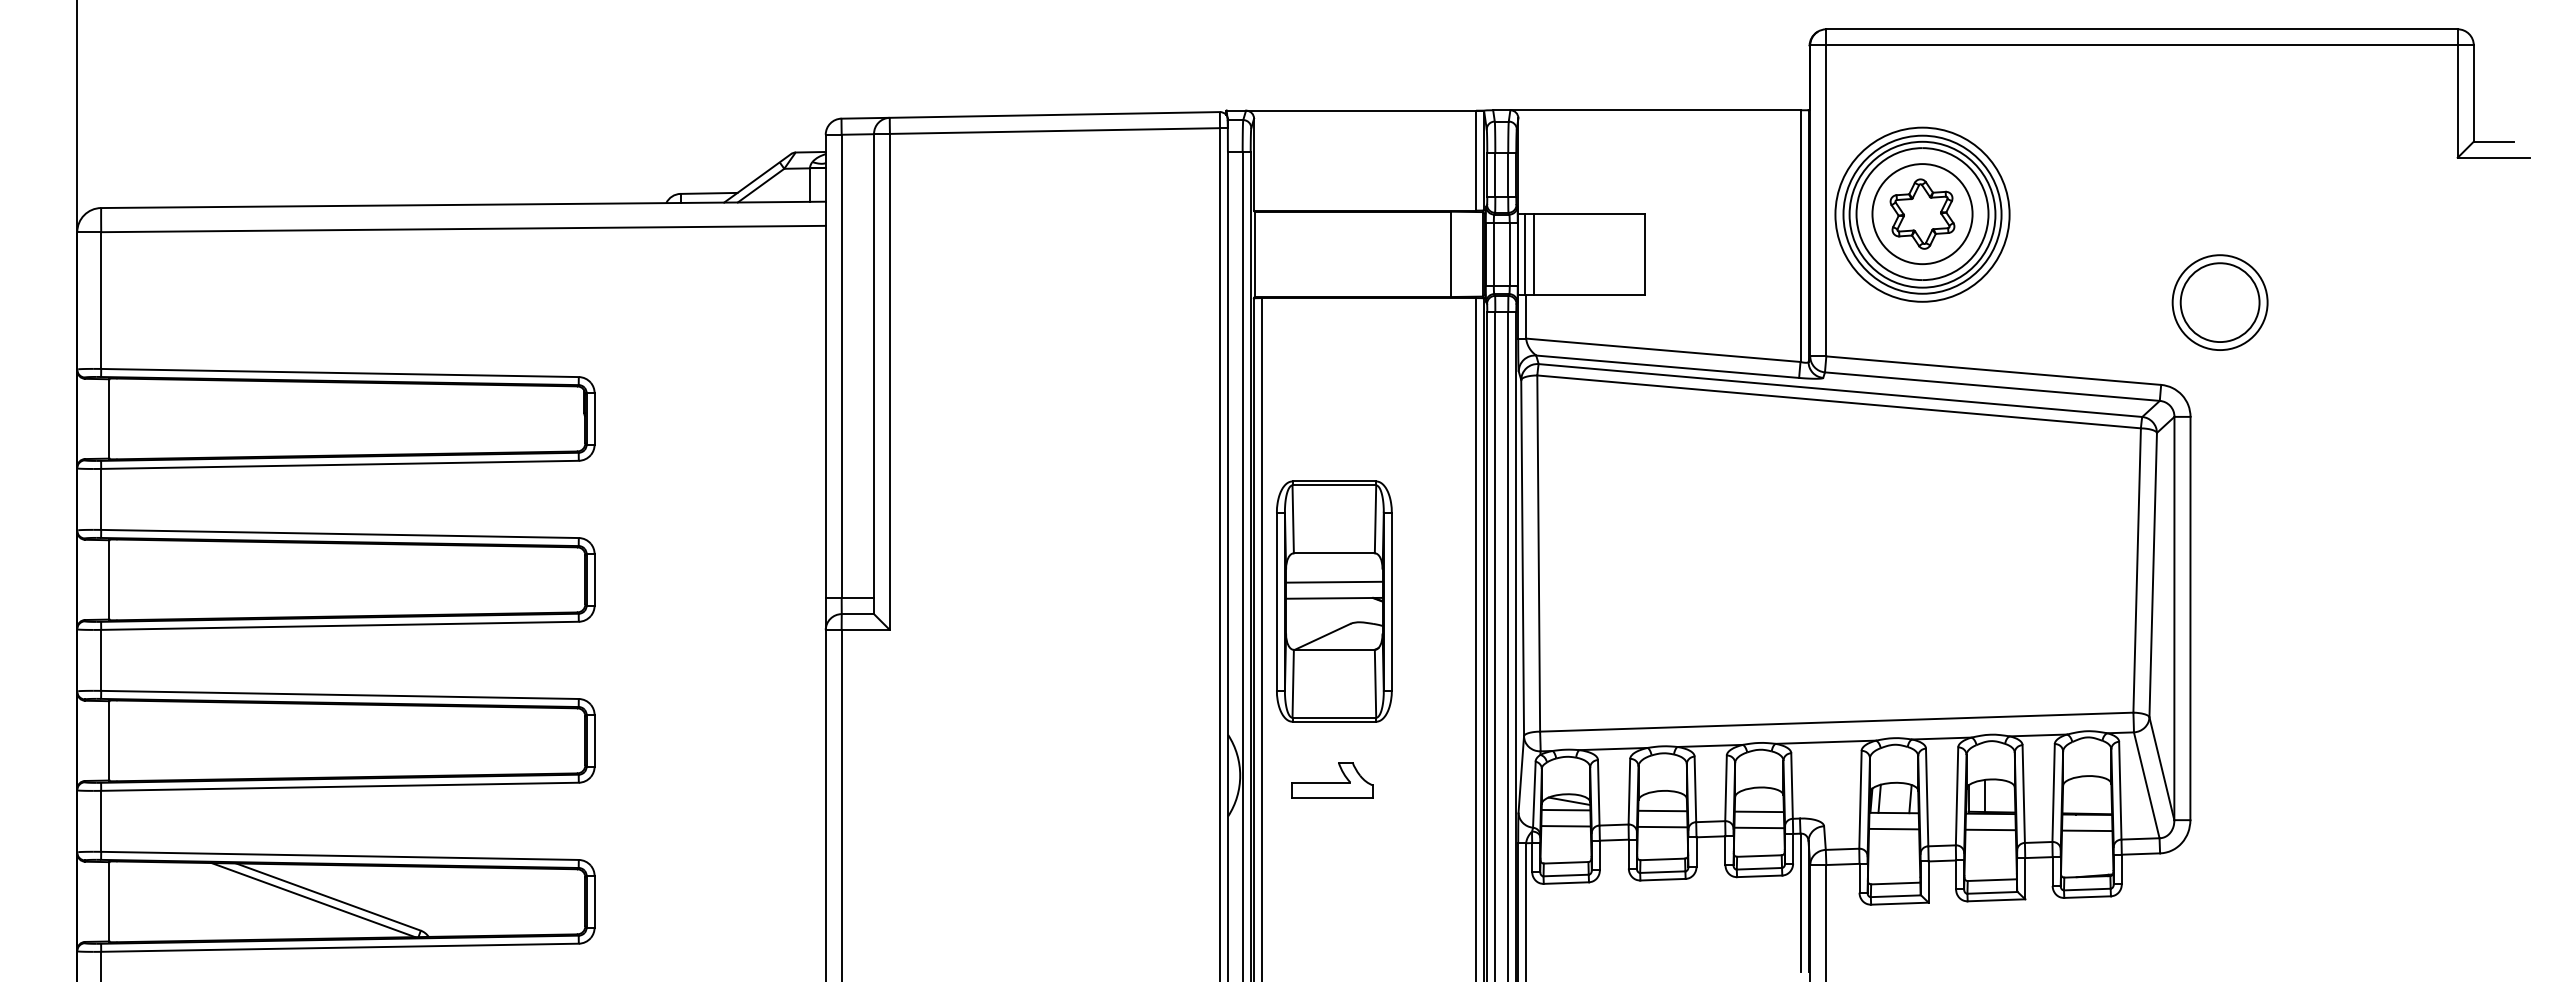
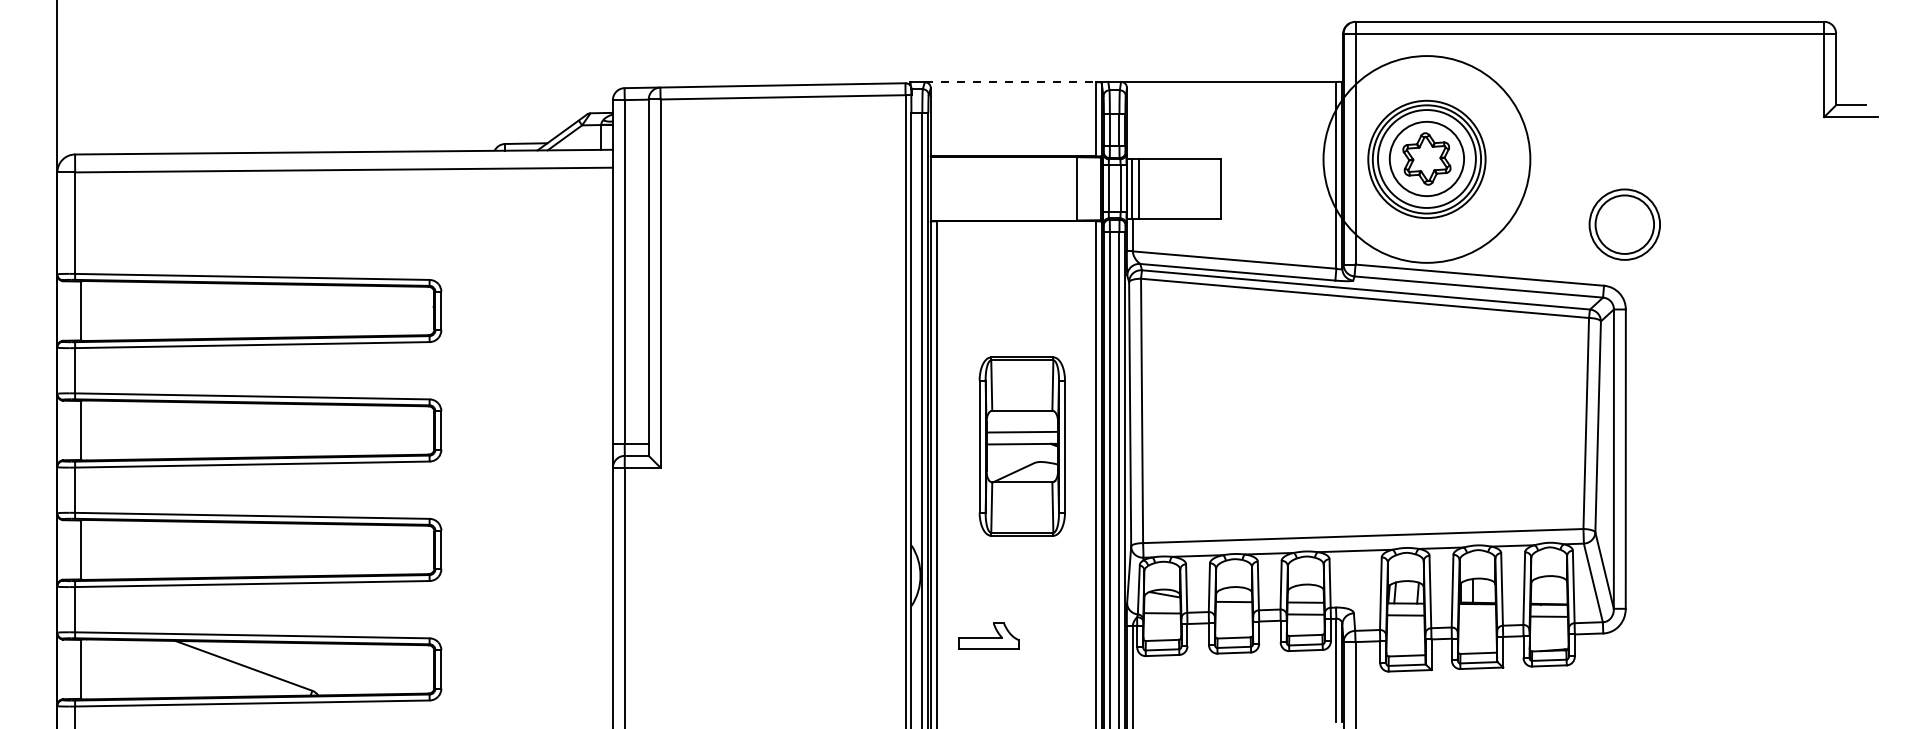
line: (1361, 110) -> (1010, 82), solid -> dashed
circle: (1922, 214) -> (1426, 159), size x1.6
part: (2219, 302) -> (1624, 224), moved
part: (1334, 601) -> (1022, 446), moved
part: (1332, 780) -> (989, 636), moved
line: (1565, 809) -> (1161, 600), removed
line: (1662, 826) -> (1233, 613), removed
line: (1990, 829) -> (1477, 615), removed
line: (313, 900) -> (232, 668), removed

